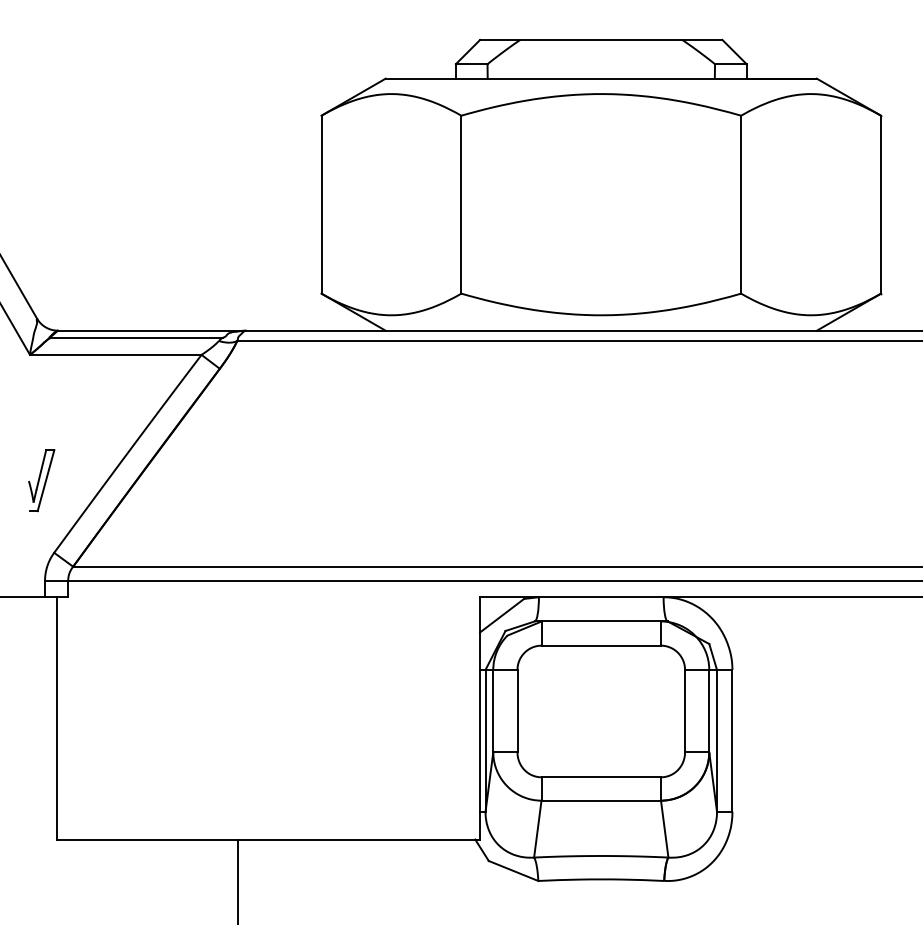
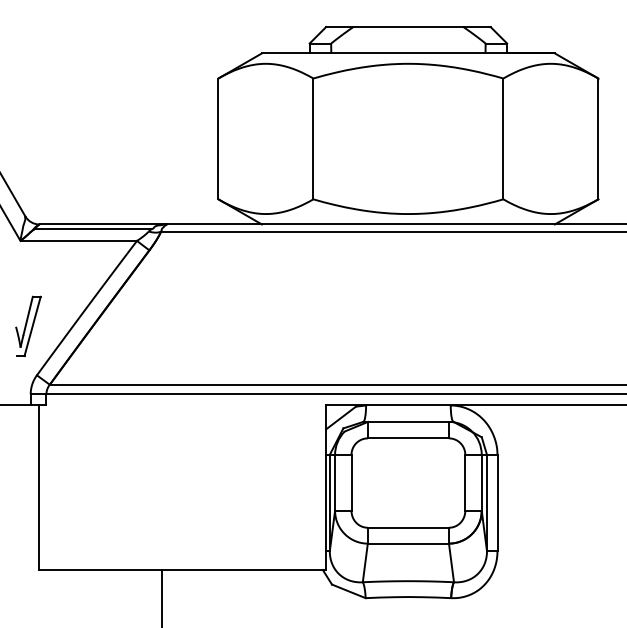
part: (41, 479) -> (28, 325), size x1.43

